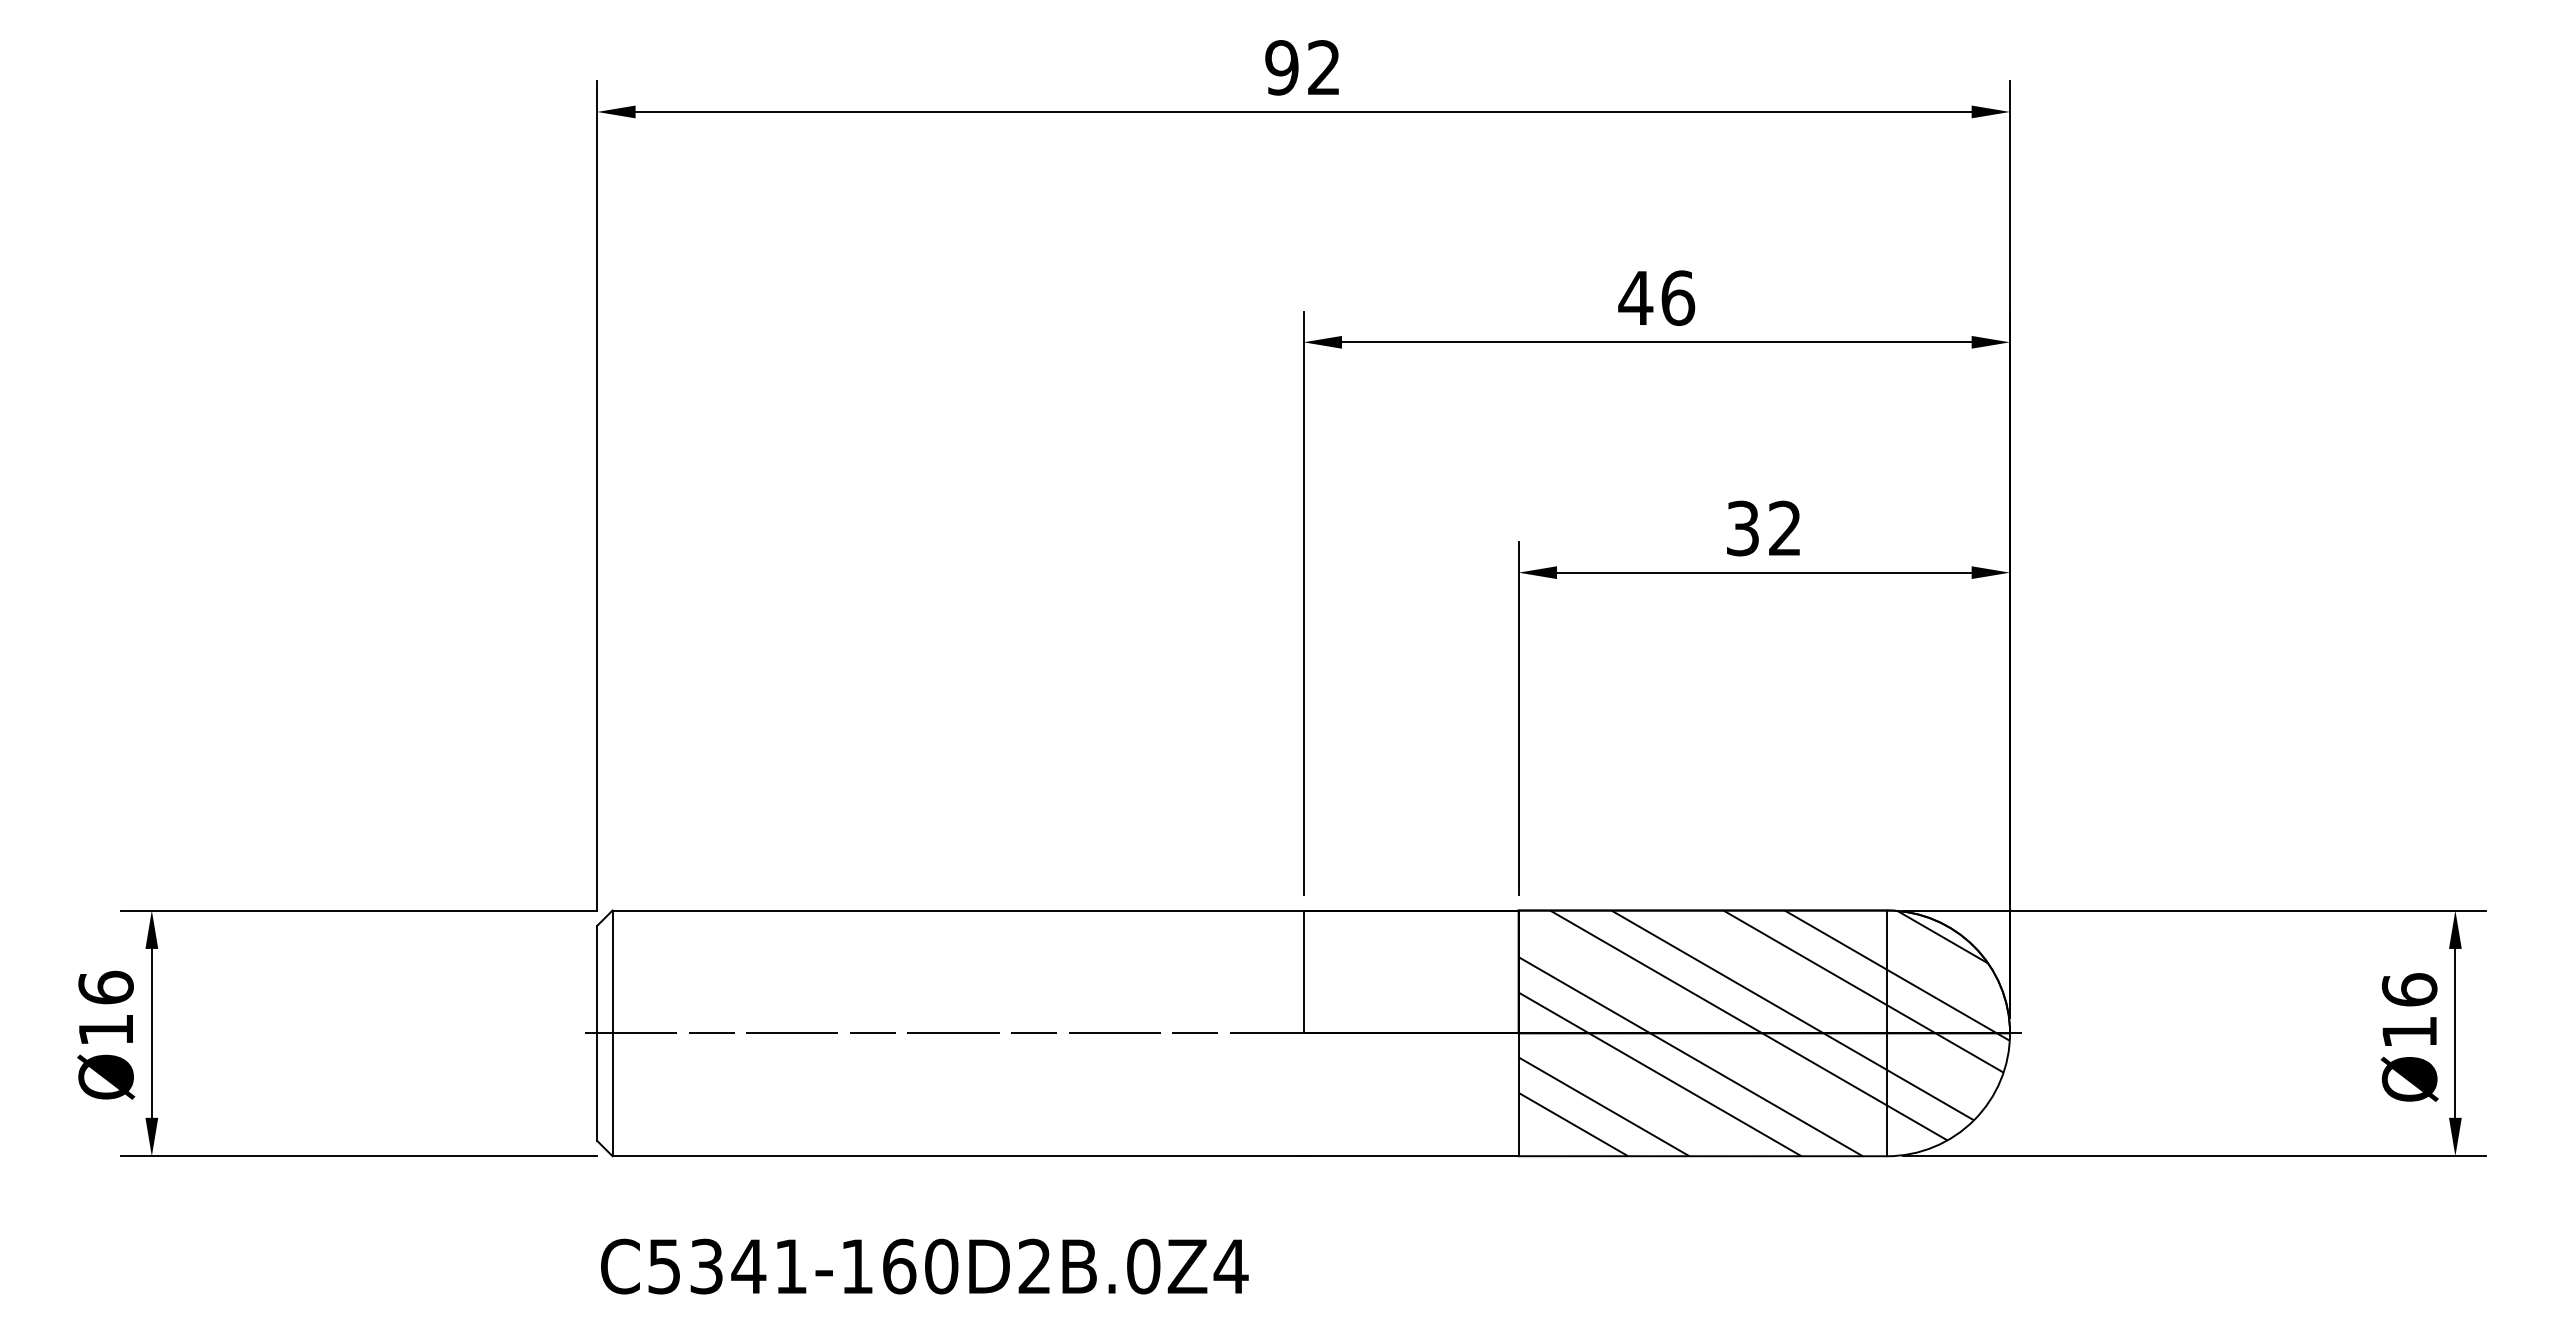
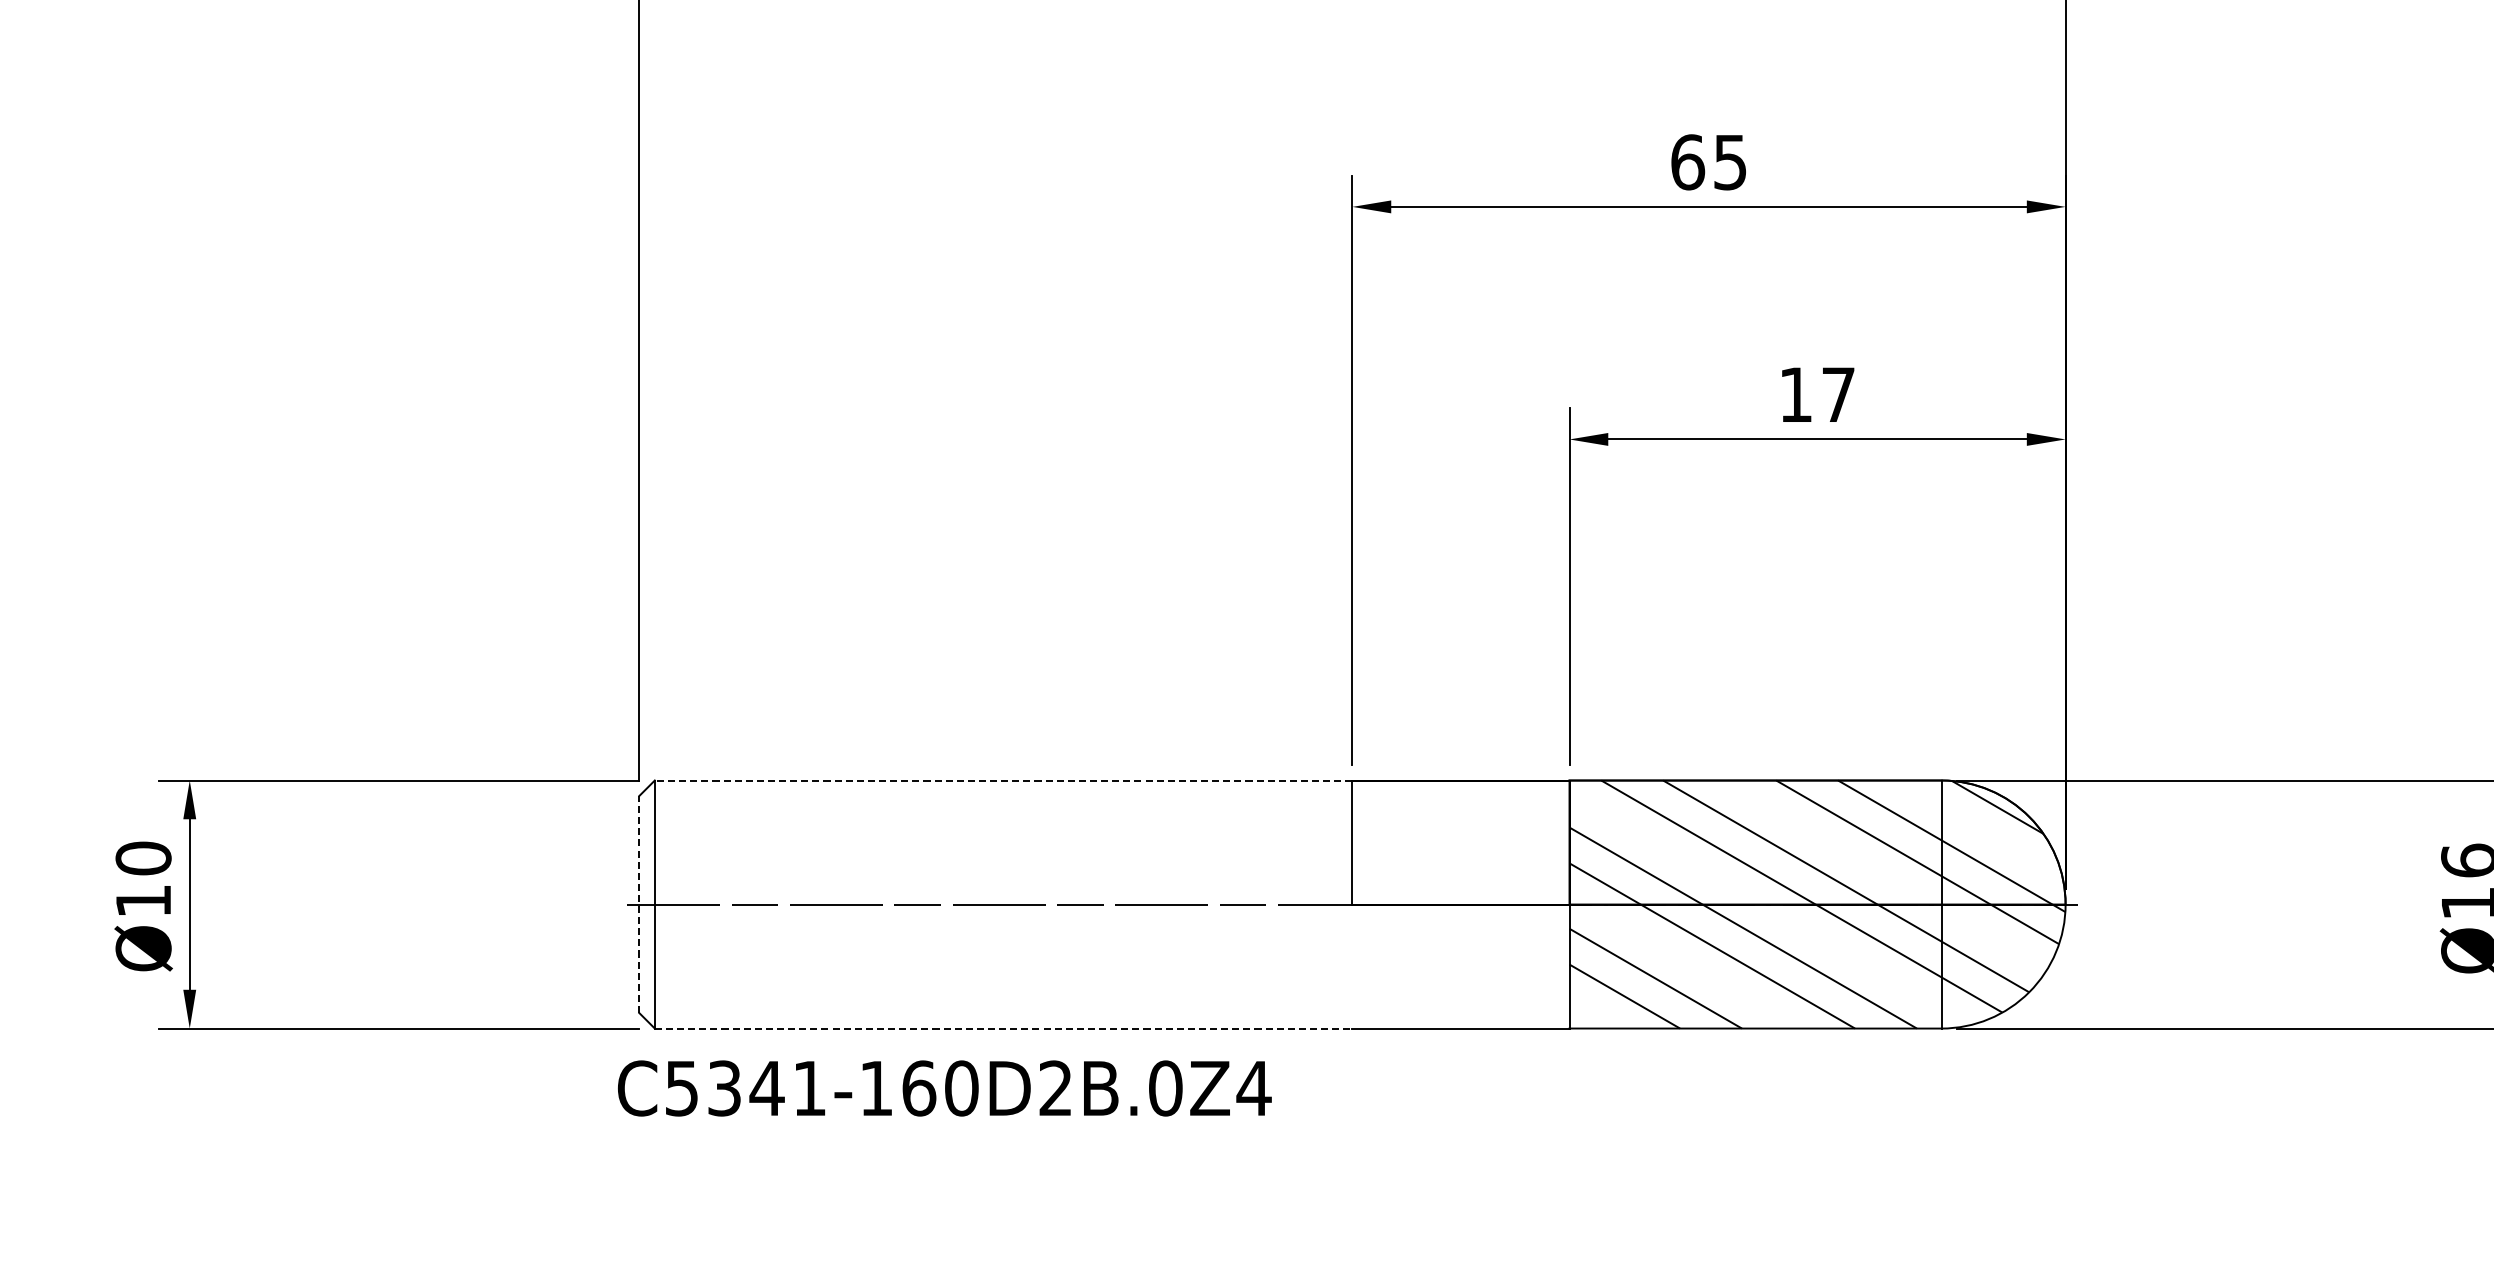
text: (1656, 297) -> (1708, 161), 46 -> 65
text: (1763, 528) -> (1816, 394), 32 -> 17
line: (958, 910) -> (1004, 780), solid -> dashed
text: (105, 987) -> (142, 858), Ø16 -> Ø10
line: (597, 1032) -> (639, 903), solid -> dashed
line: (958, 1156) -> (1004, 1028), solid -> dashed
text: (924, 1266) -> (944, 1088), moved

